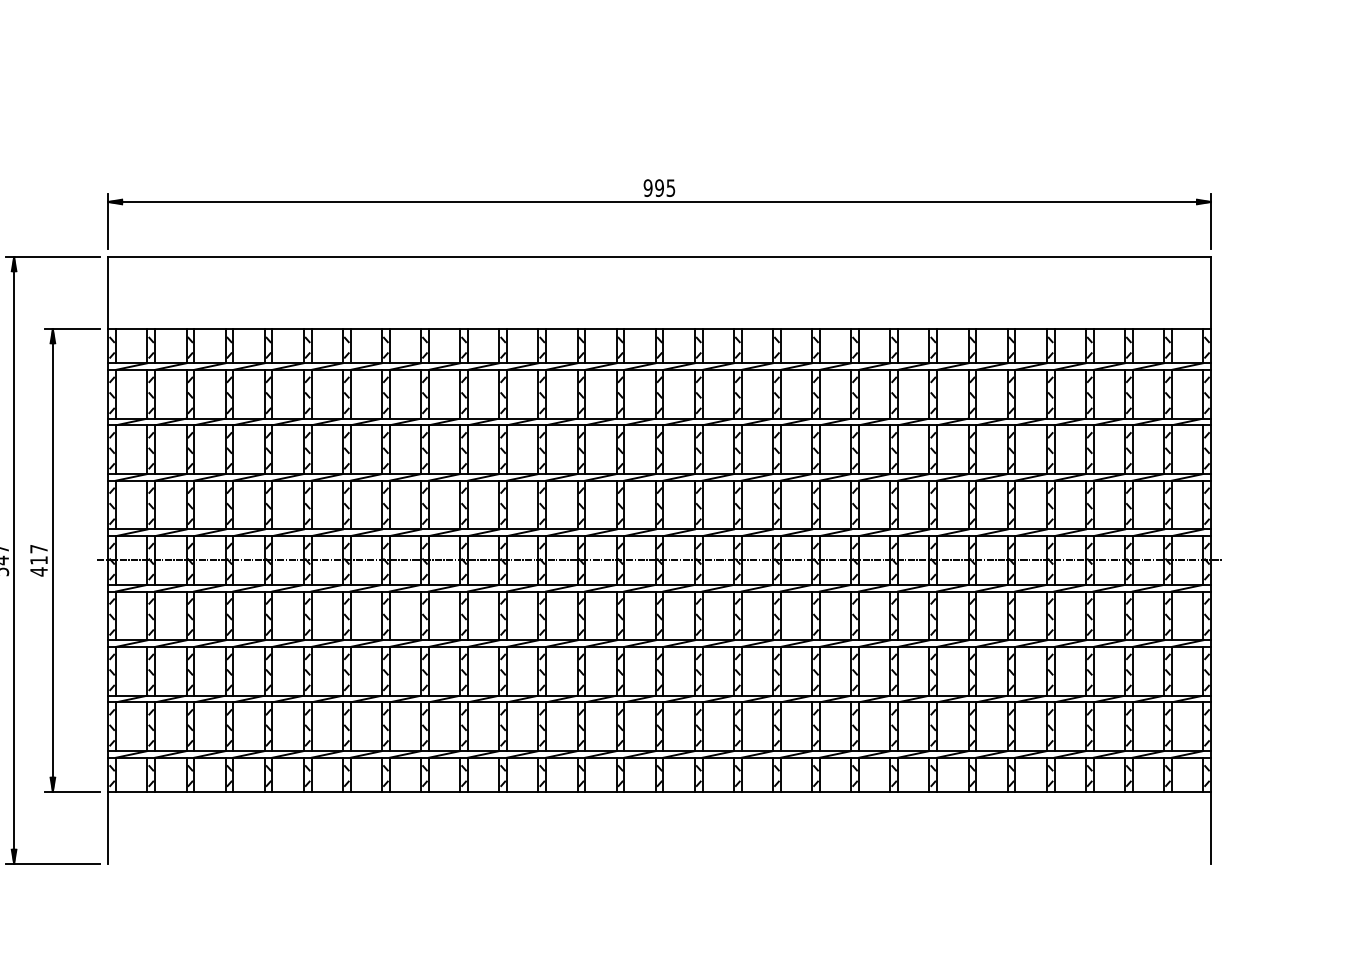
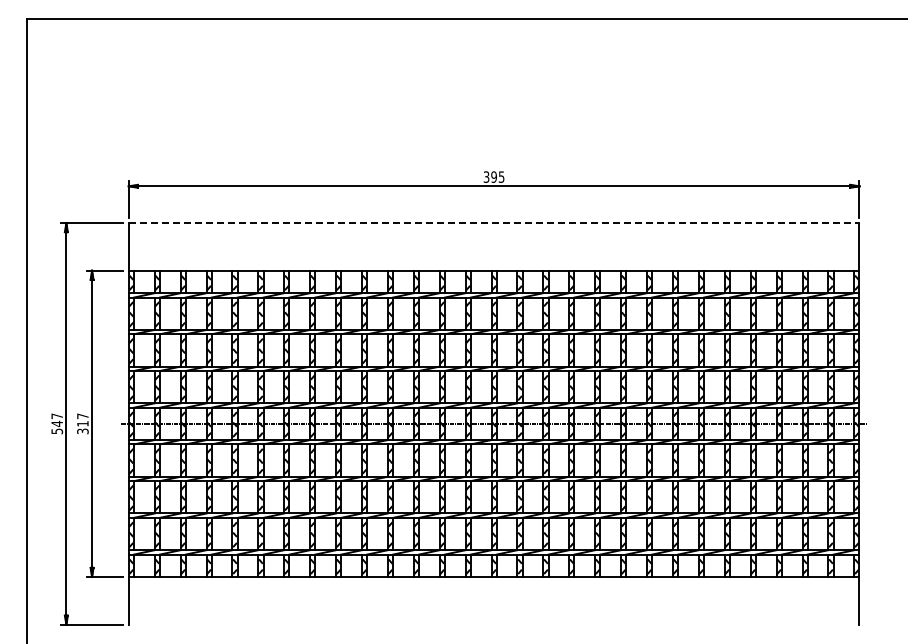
text: (648, 187) -> (486, 176), 995 -> 395
line: (660, 258) -> (494, 223), solid -> dashed
text: (38, 571) -> (82, 431), 417 -> 317

